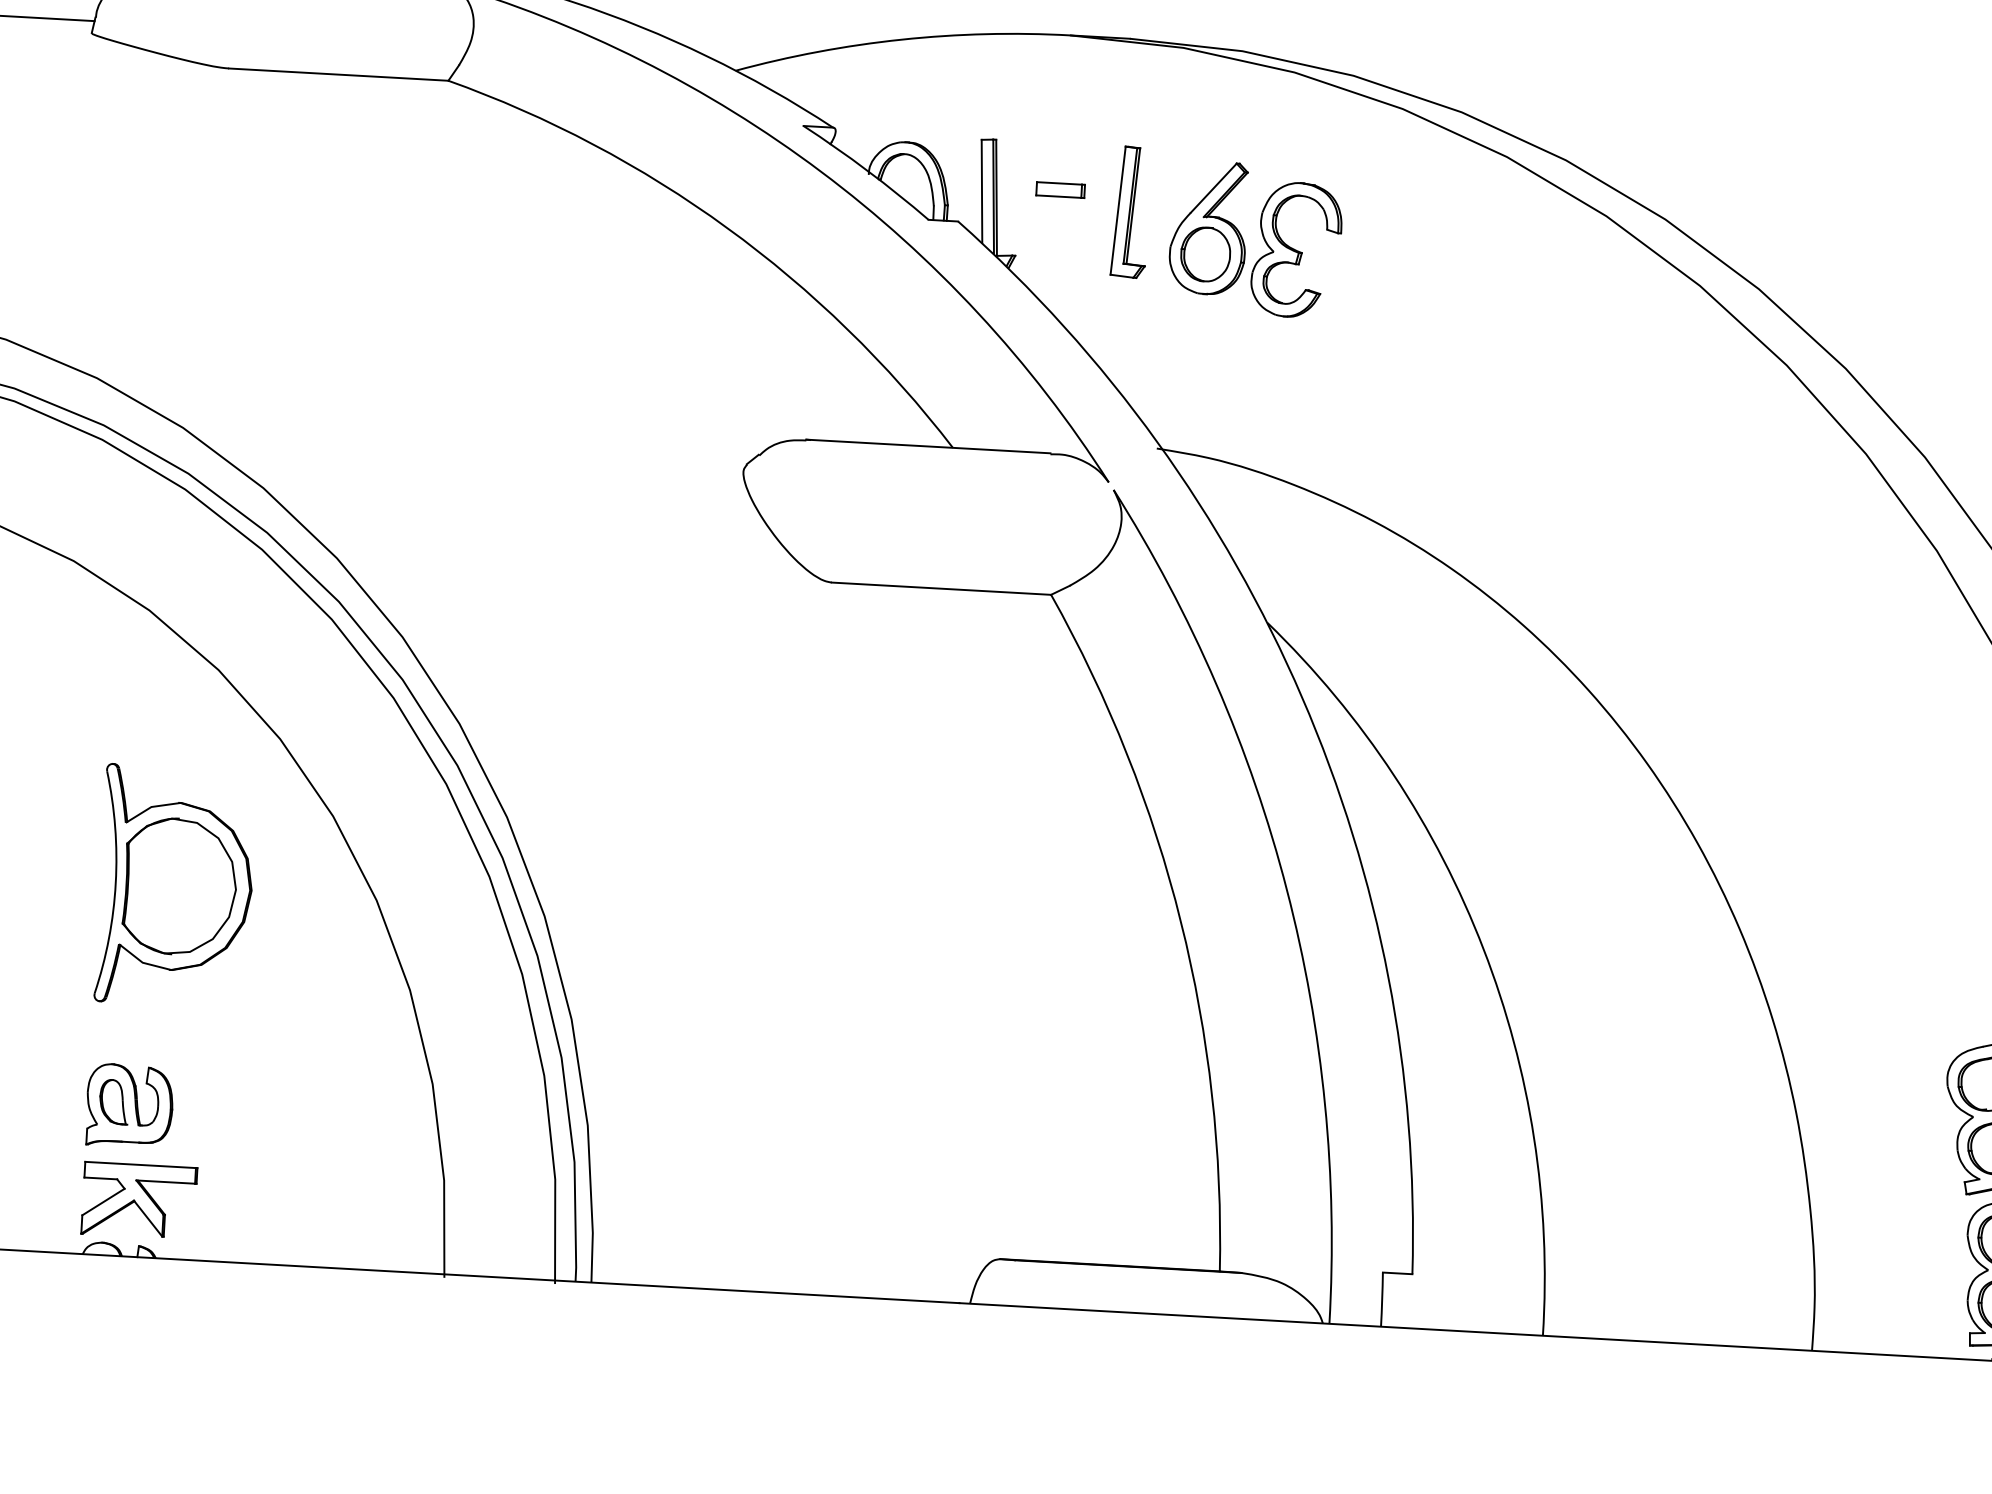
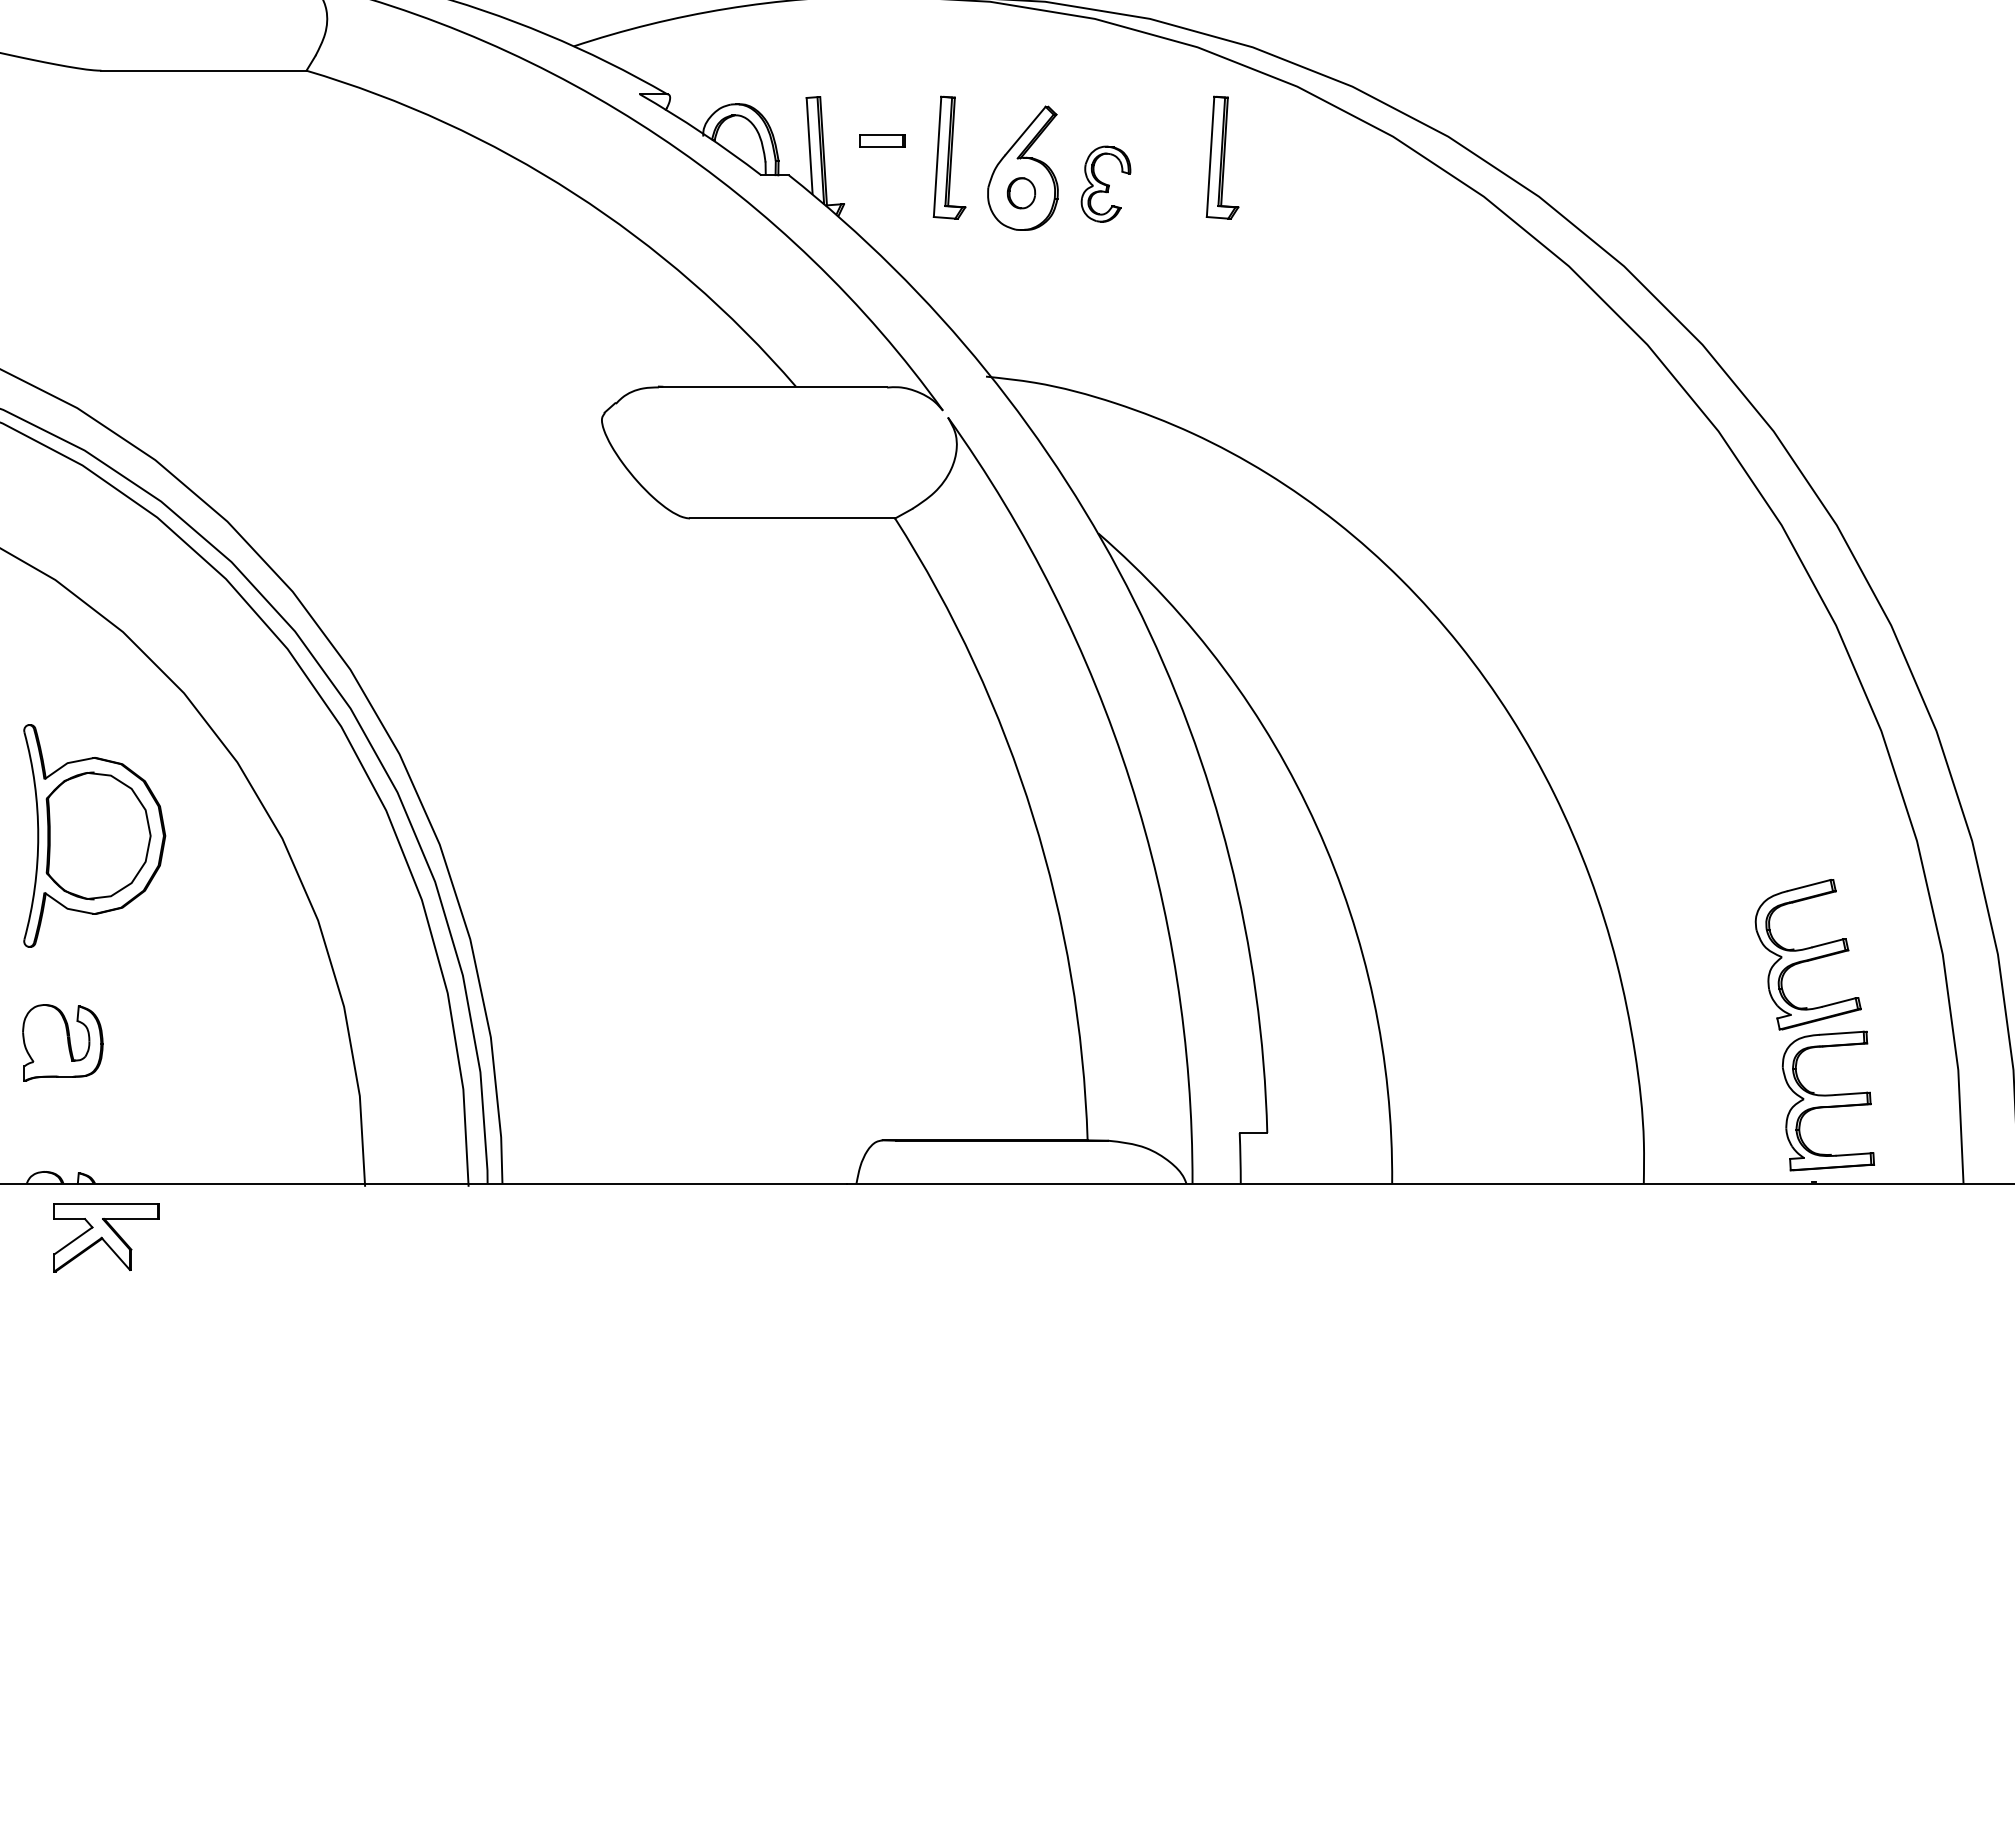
part: (1422, 228) -> (1222, 157), added
part: (1296, 249) -> (1105, 183), size x0.6
part: (1205, 254) -> (1021, 193), size x0.6
part: (114, 1101) -> (48, 1039), removed
part: (139, 1200) -> (106, 1237), moved

